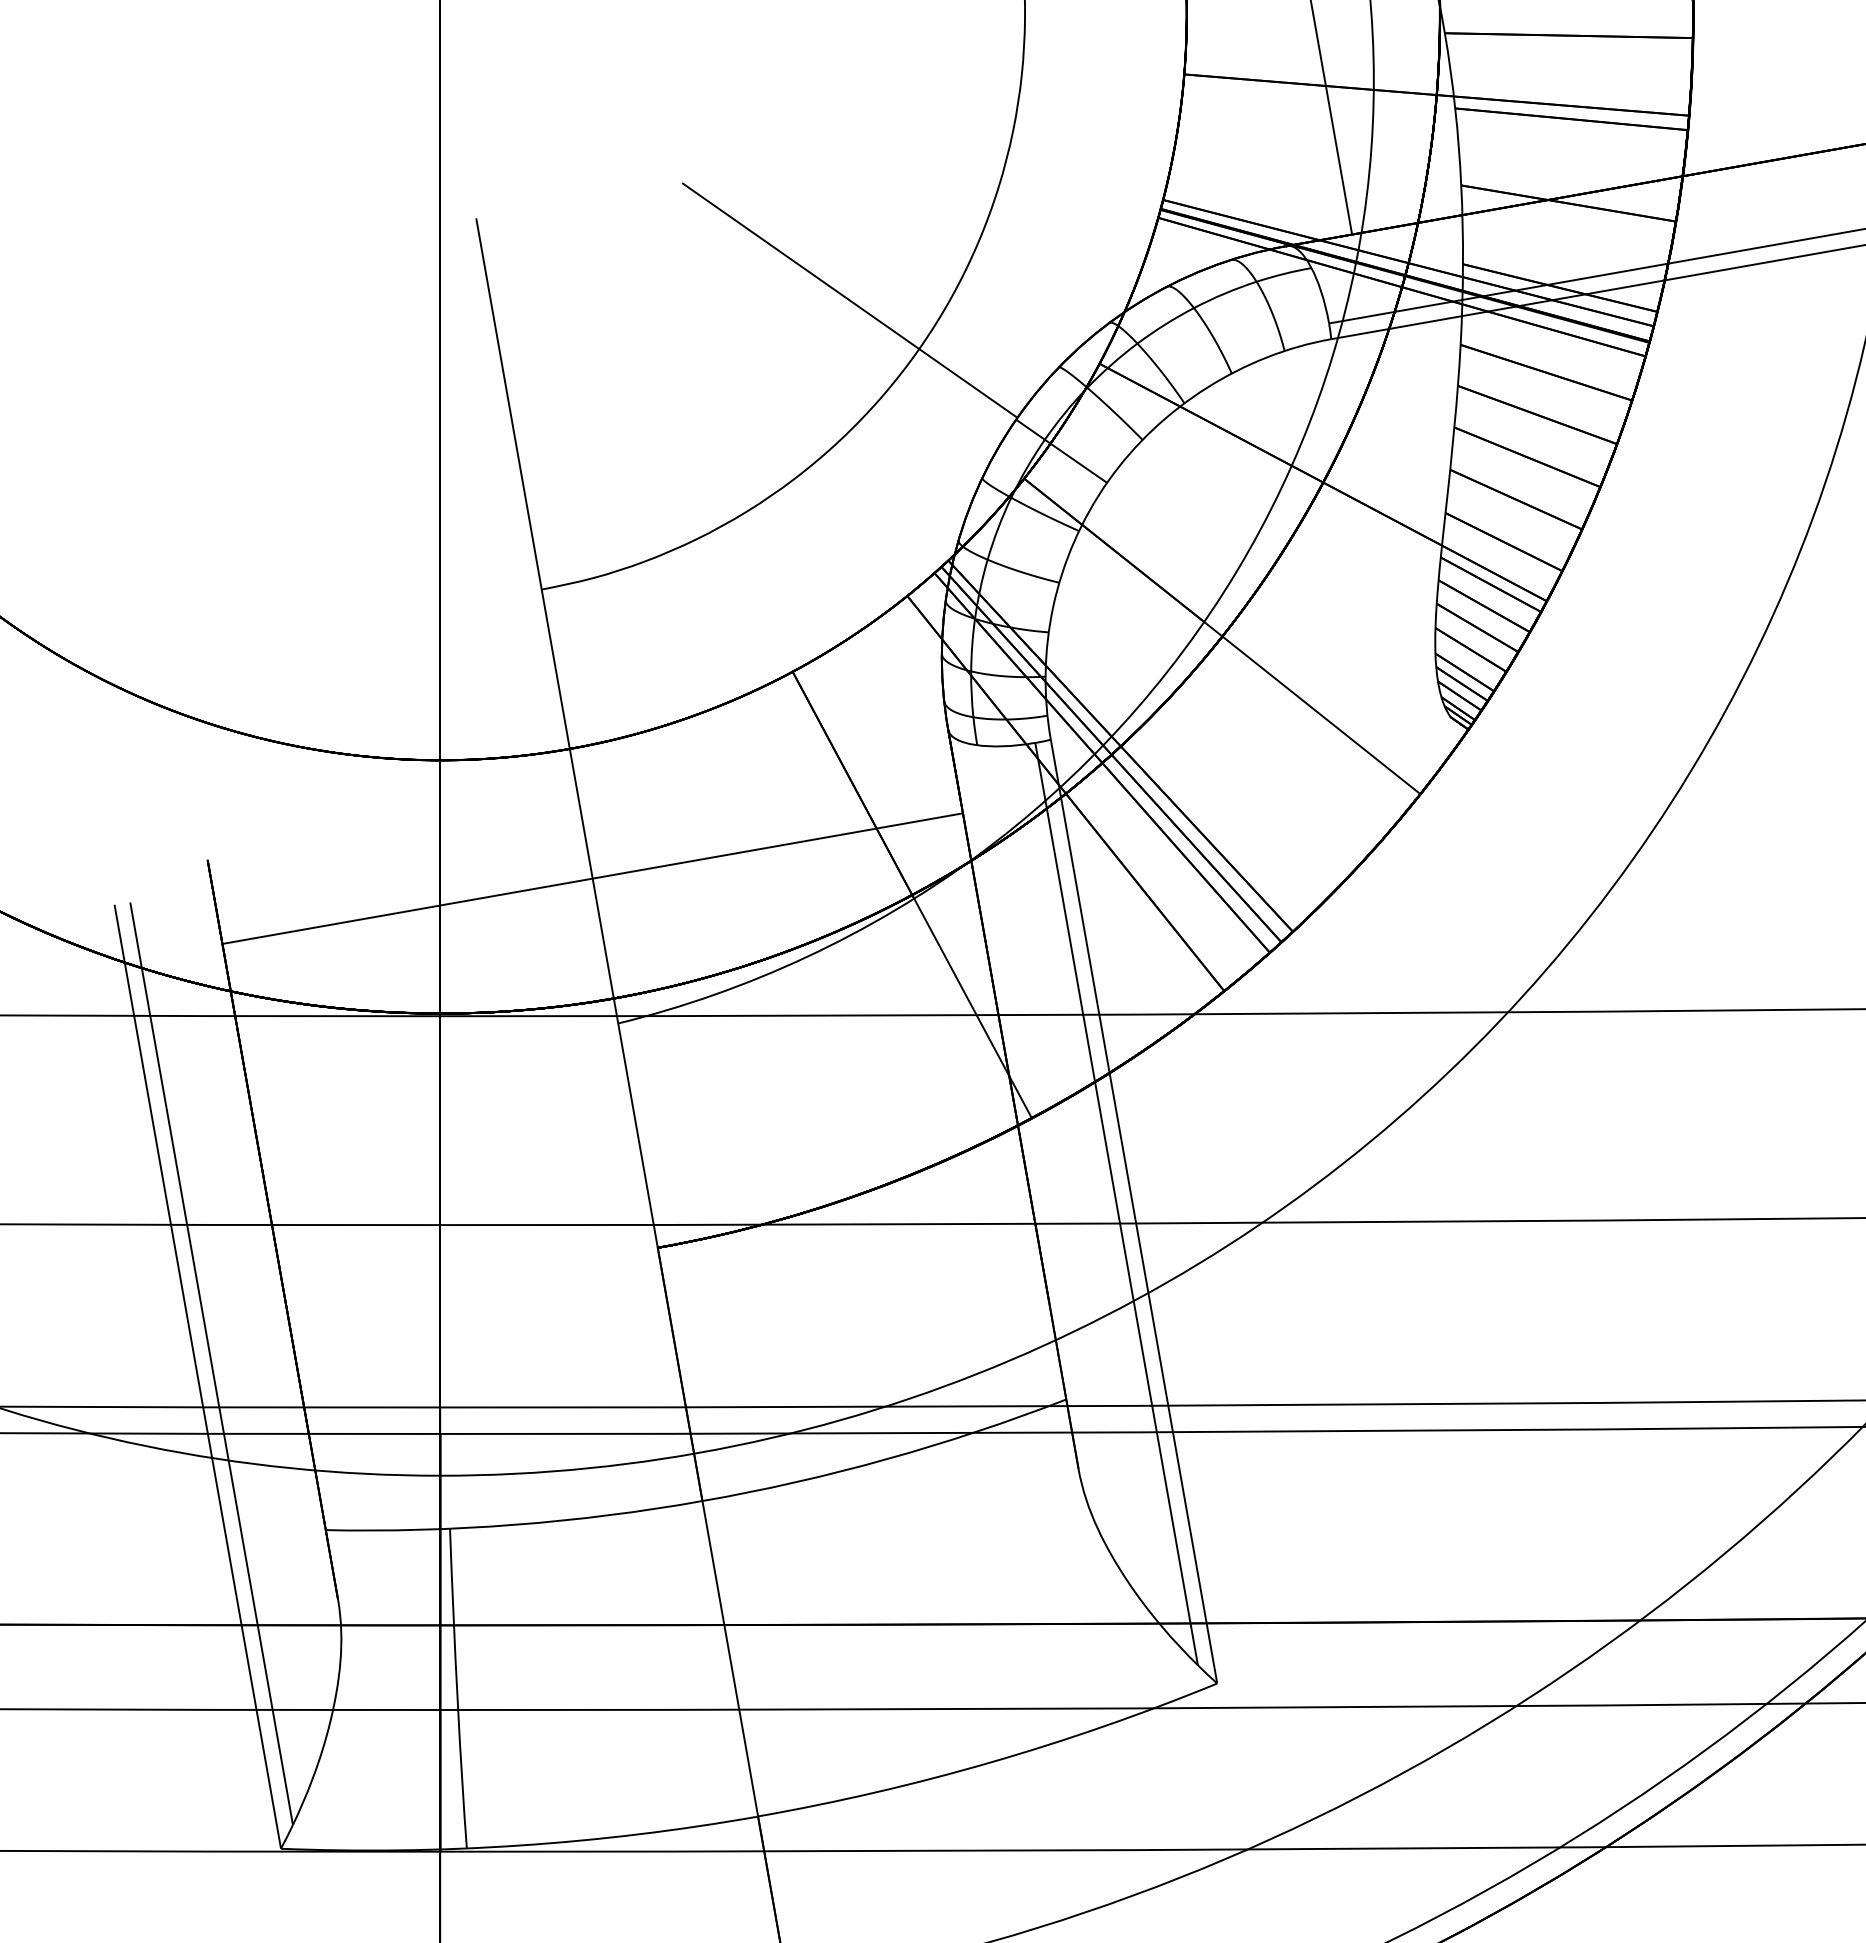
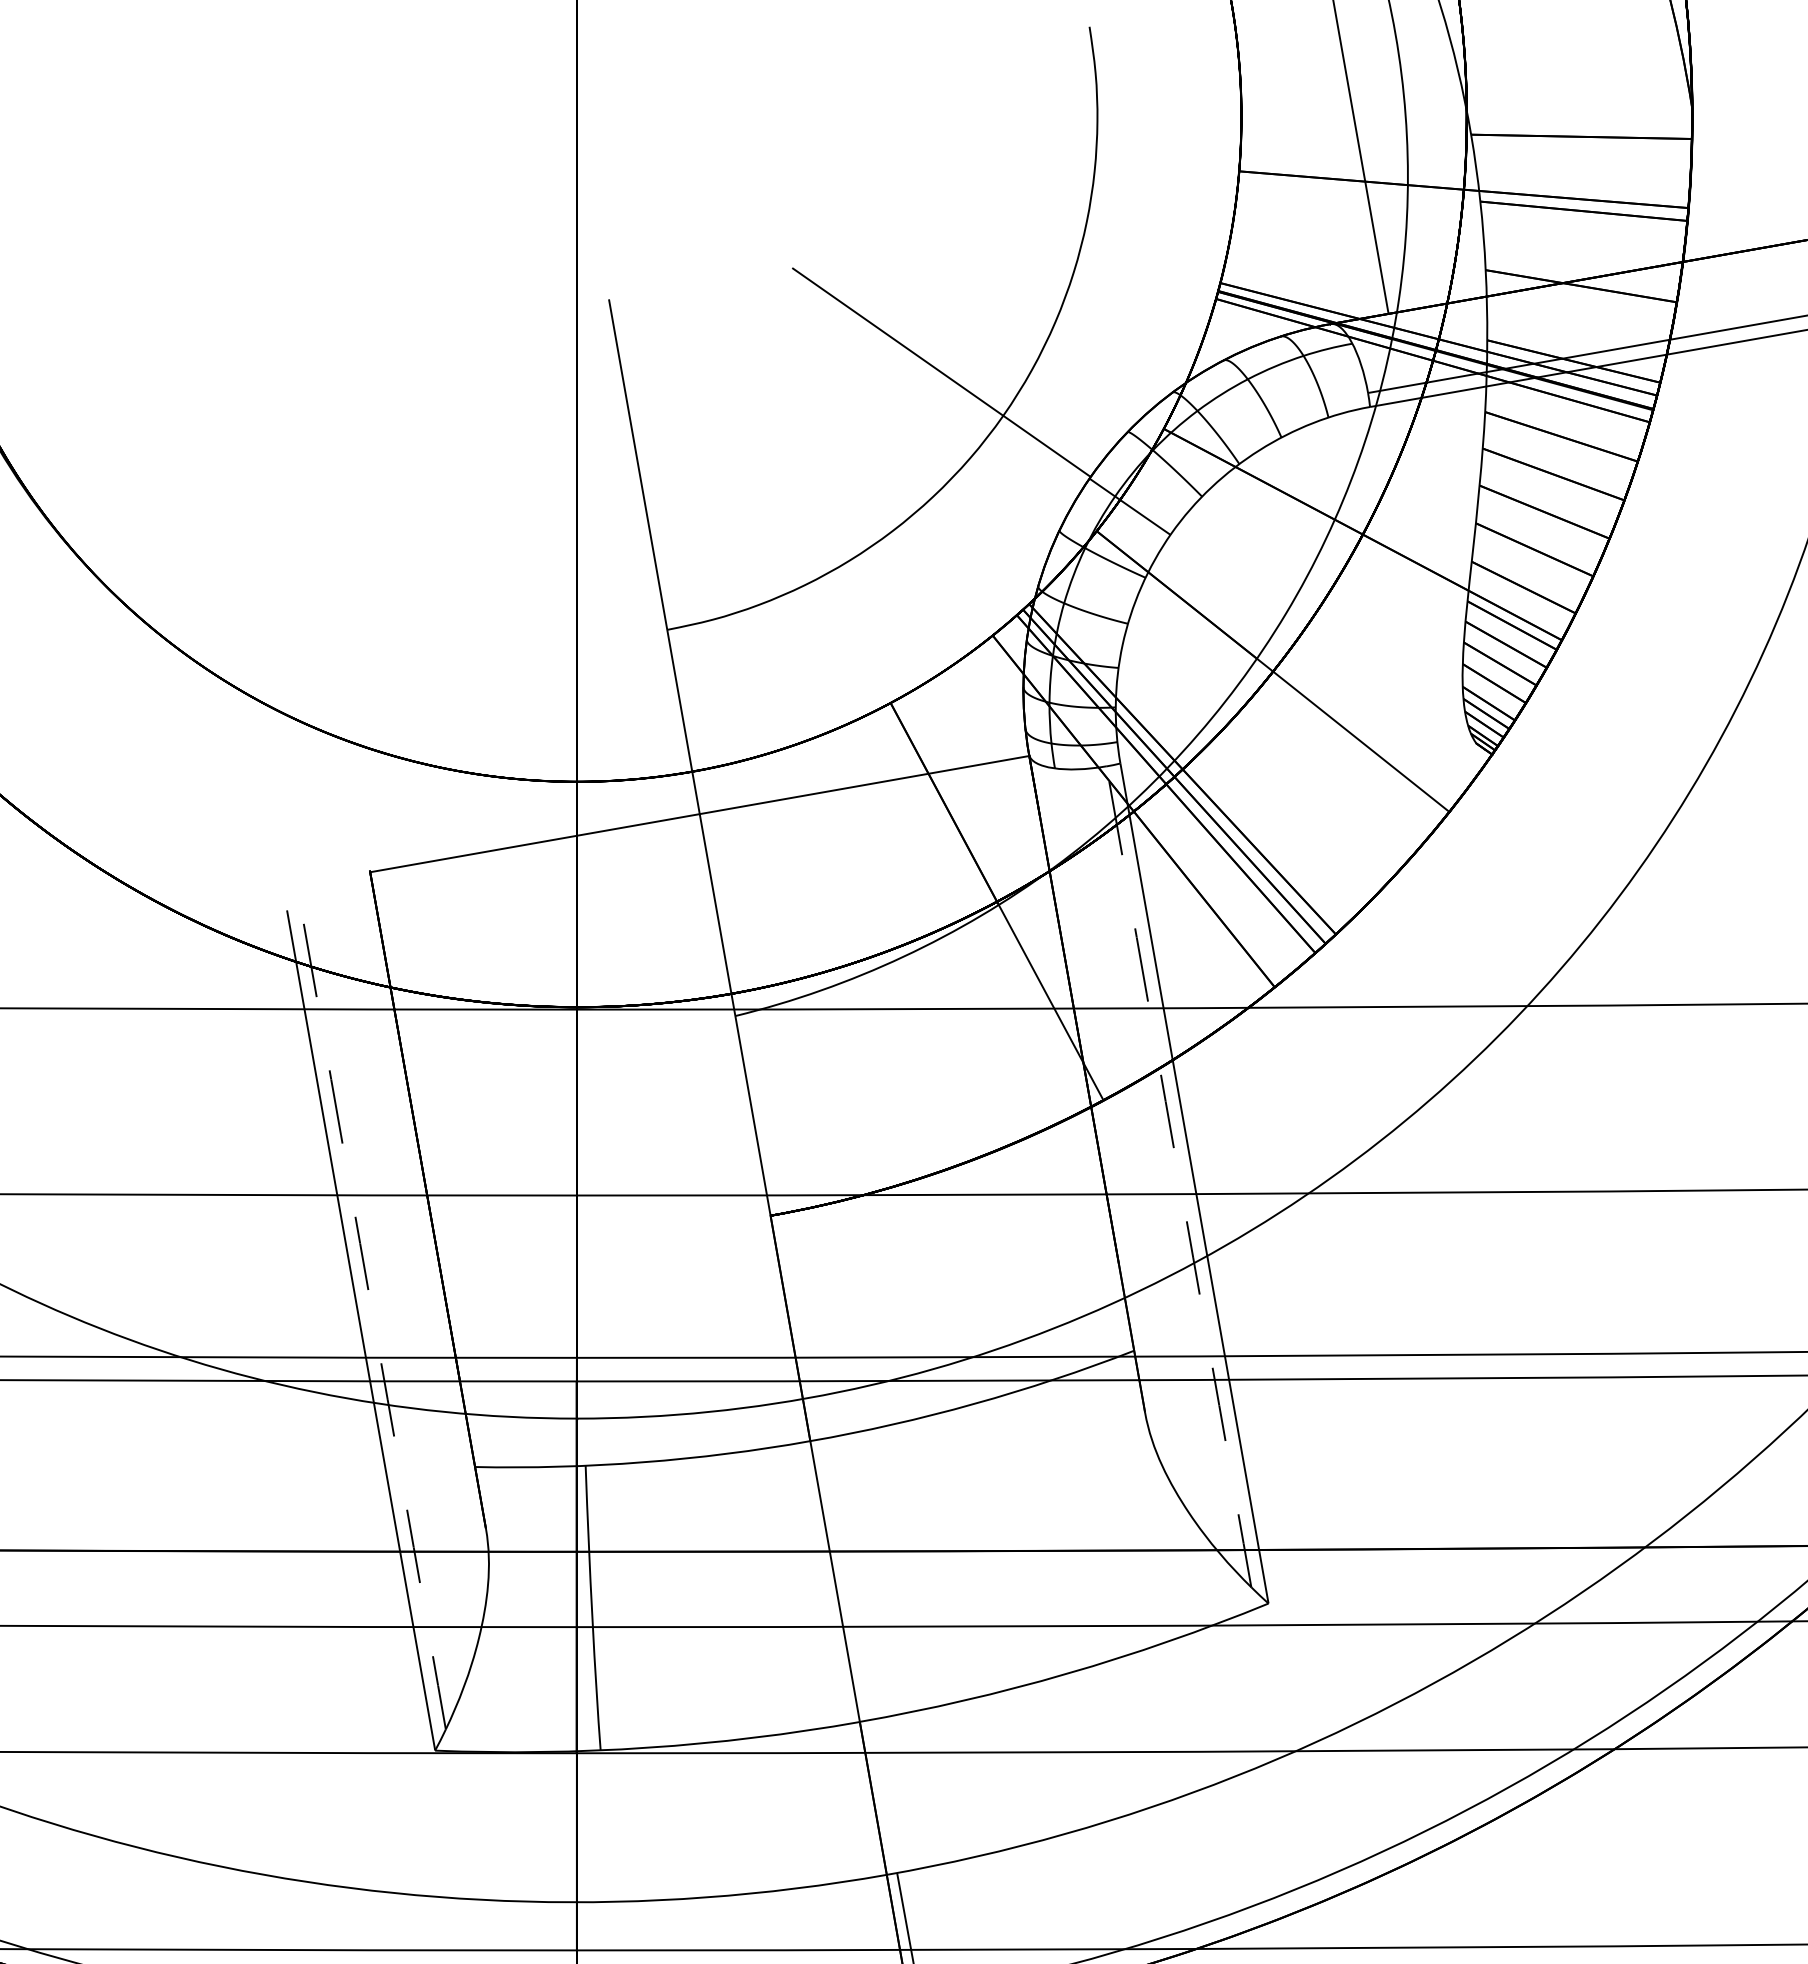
line: (592, 879) -> (699, 814), moved
arc: (1117, 1208) -> (1179, 1180), solid -> dashed
arc: (212, 1367) -> (374, 1322), solid -> dashed

